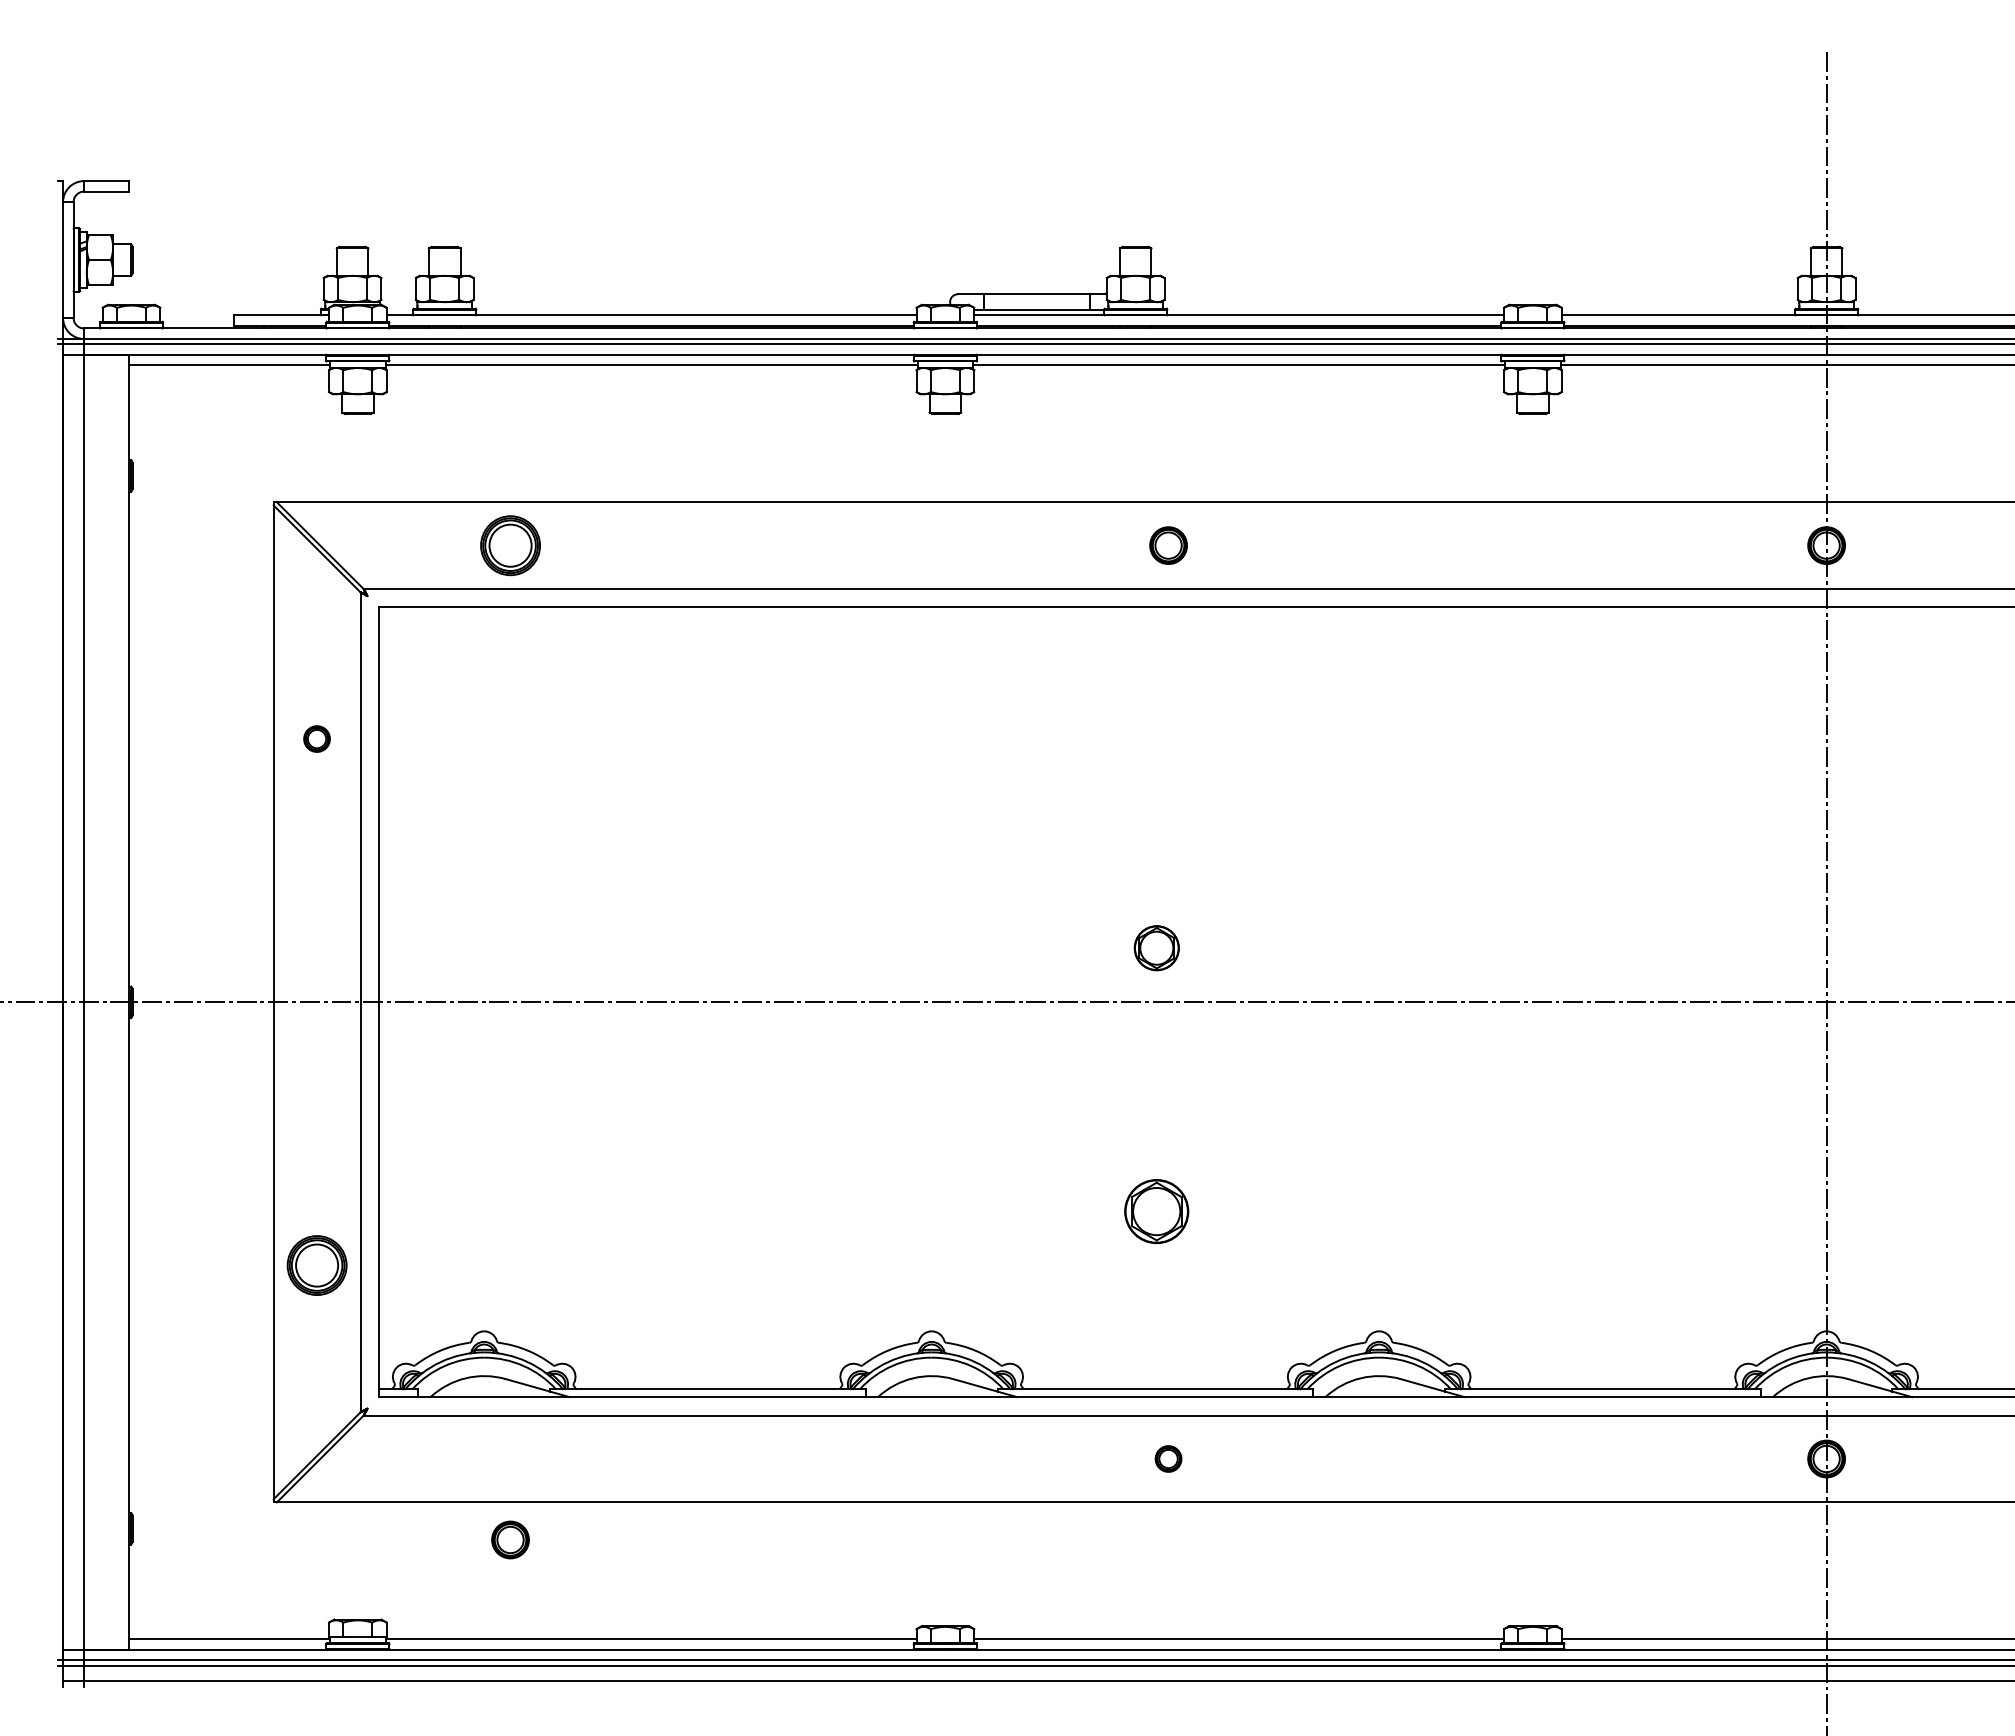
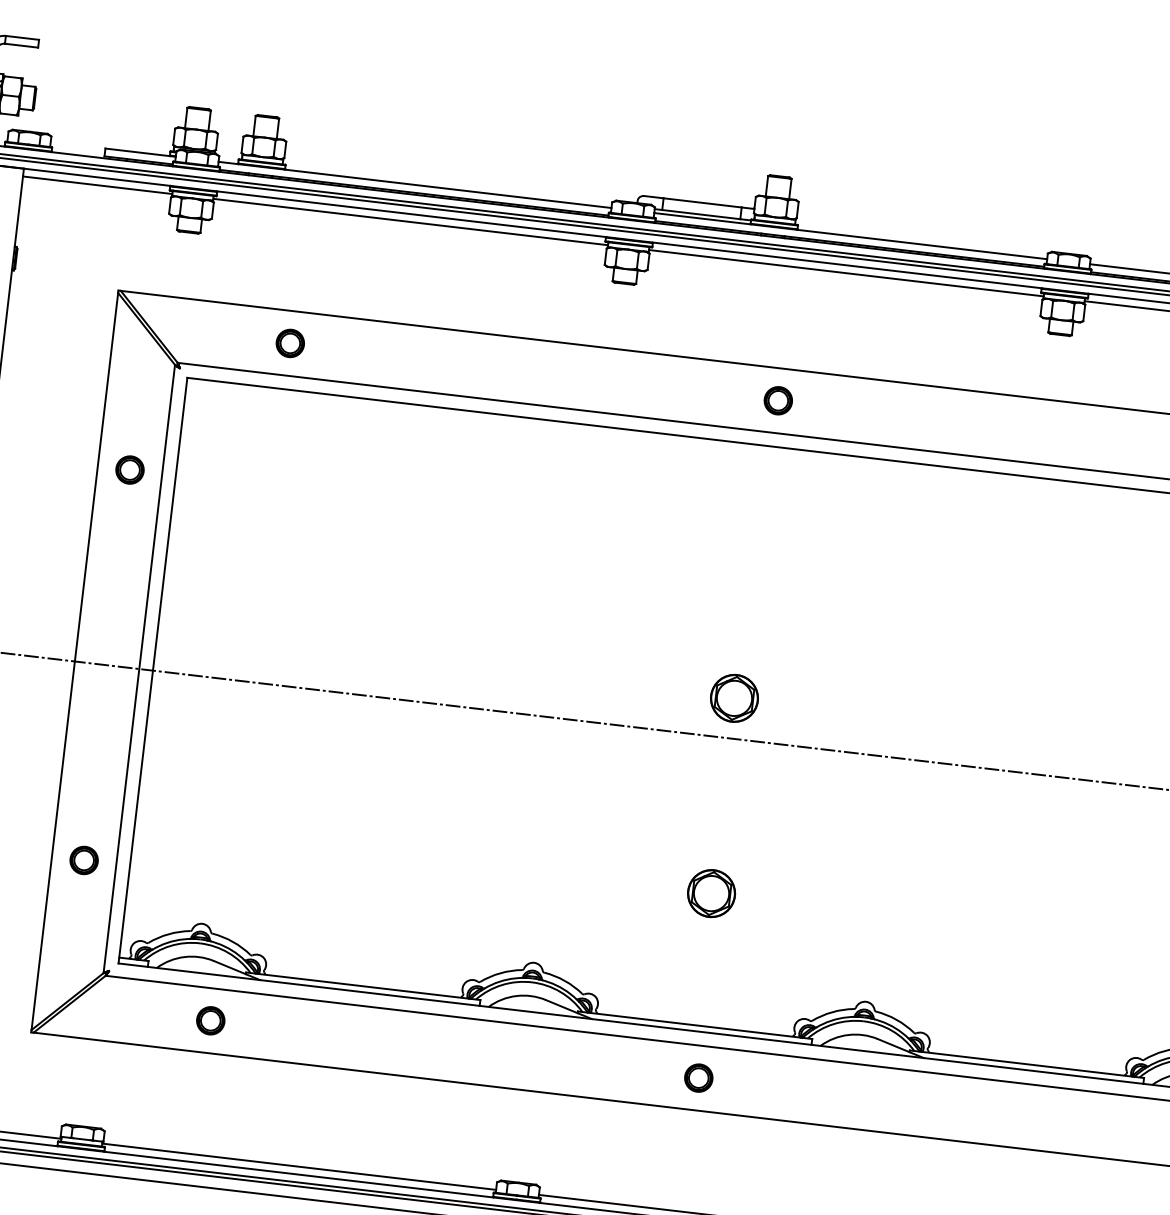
part: (510, 545) -> (290, 343), size x0.62
part: (316, 738) -> (129, 469), size x1.43
part: (1156, 947) -> (734, 697), size x1.43
part: (316, 1265) -> (83, 860), size x0.62
part: (1168, 1458) -> (698, 1077), size x1.43
part: (510, 1539) -> (210, 1020), moved

